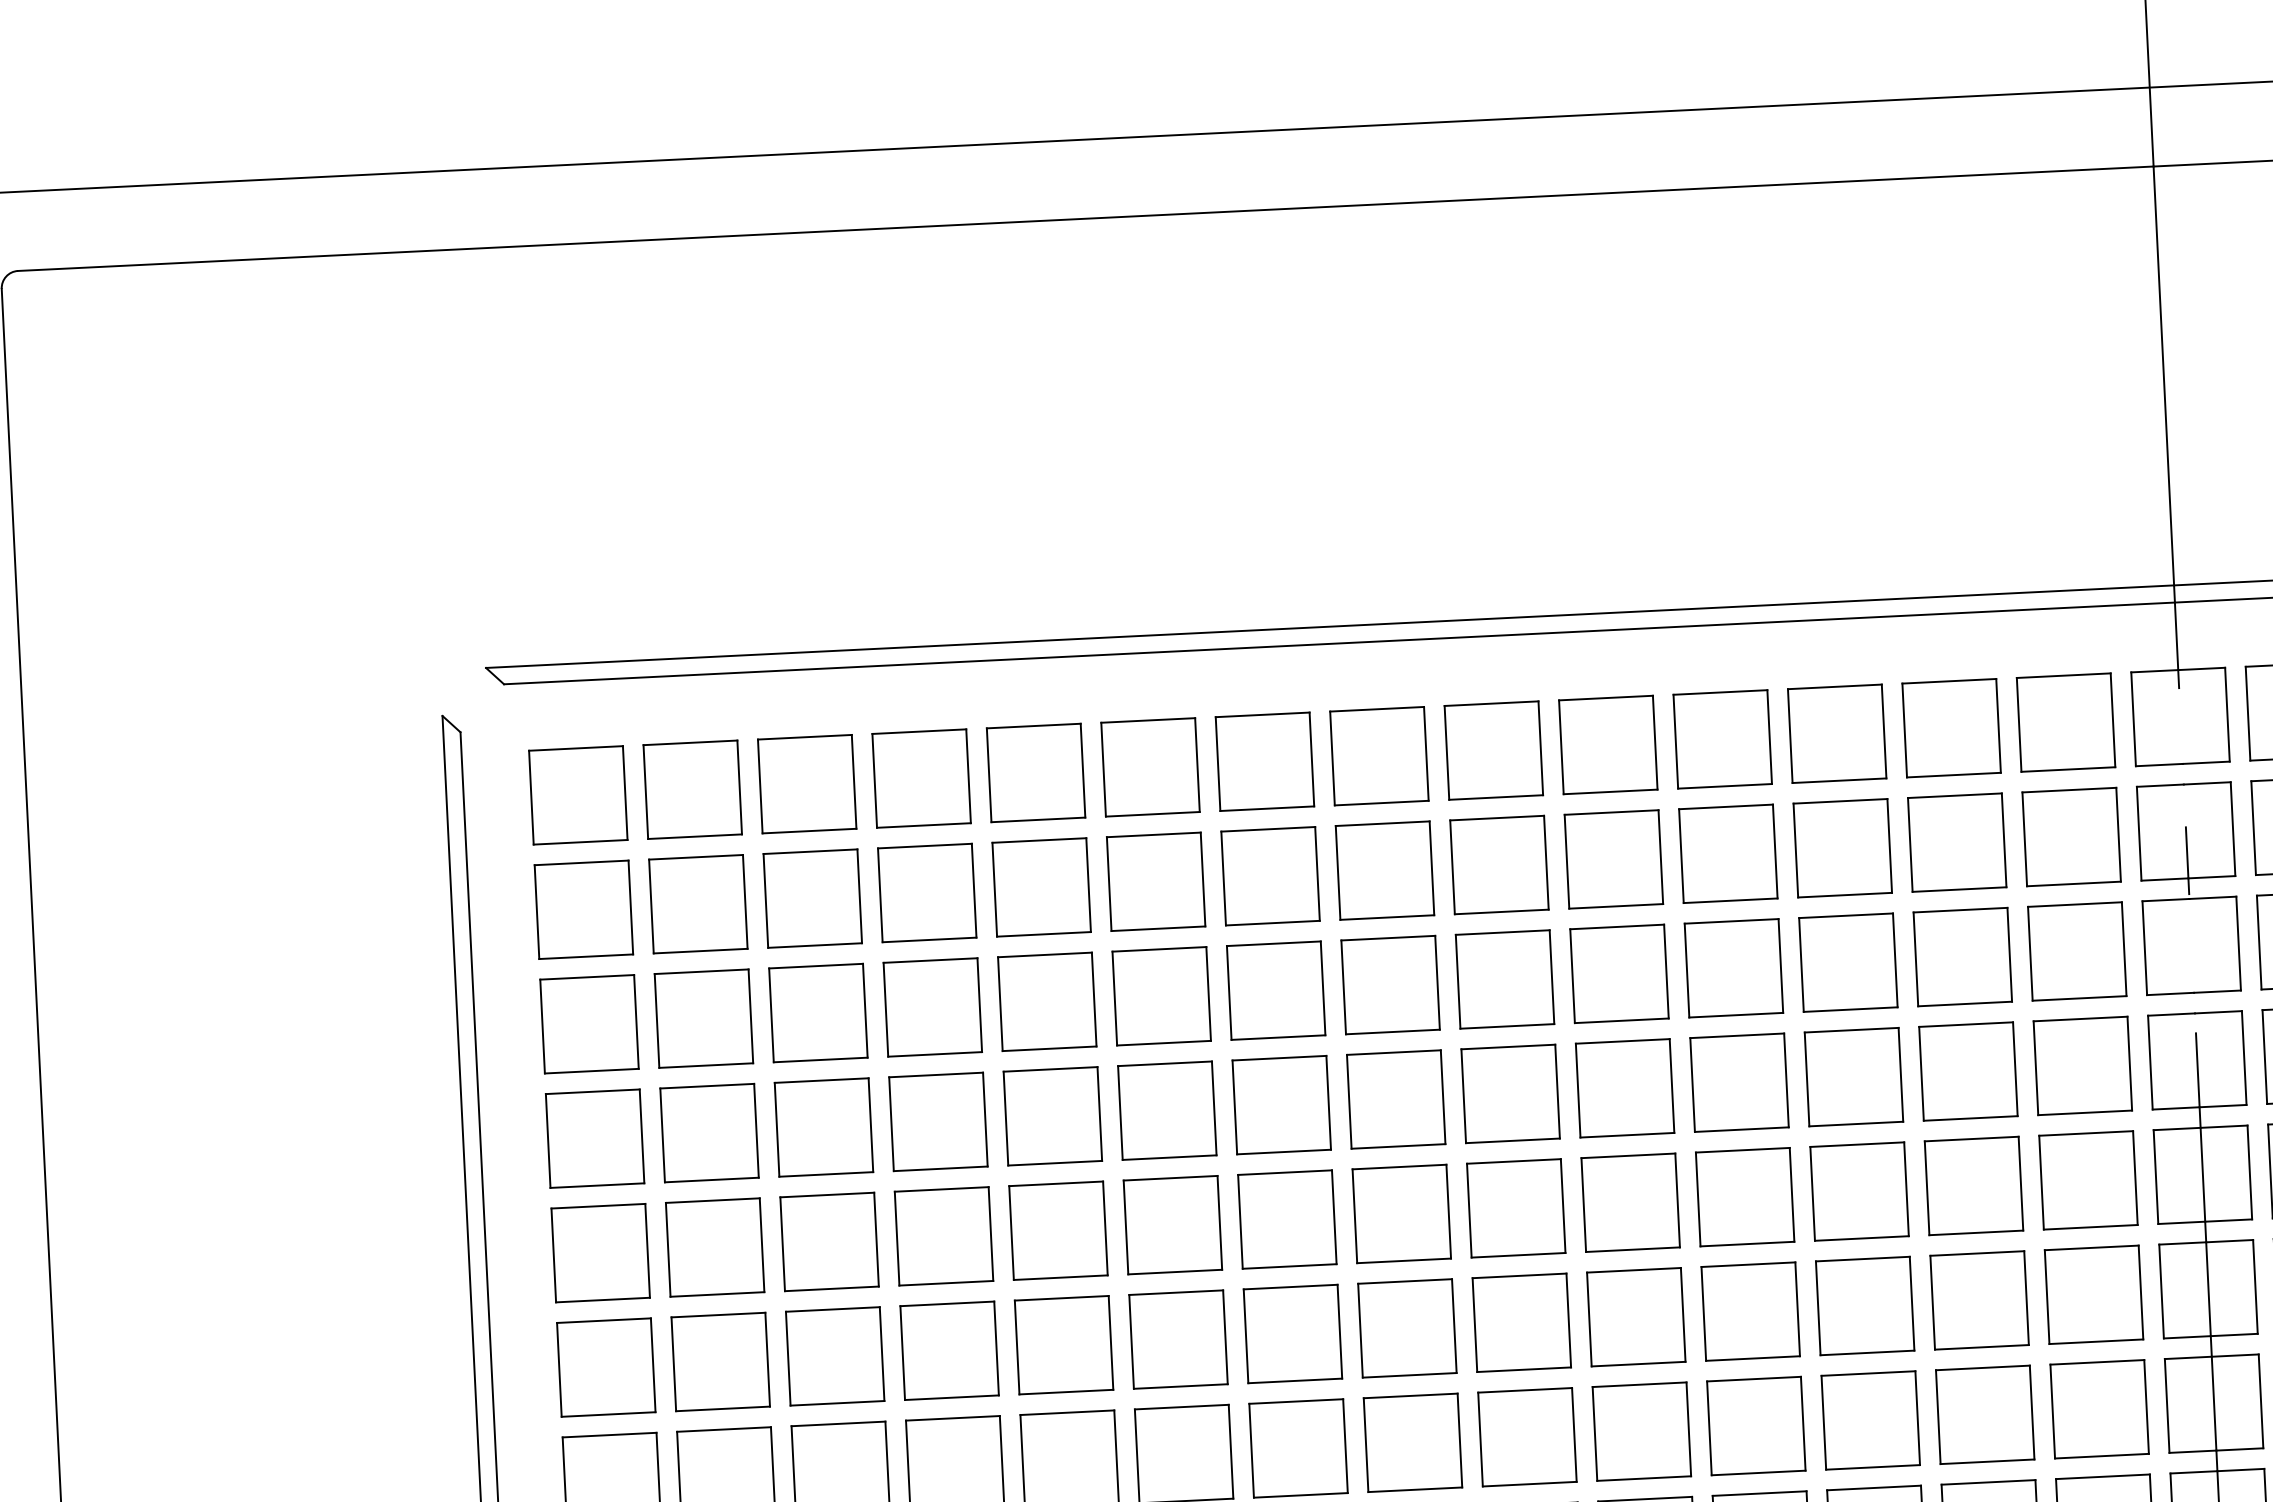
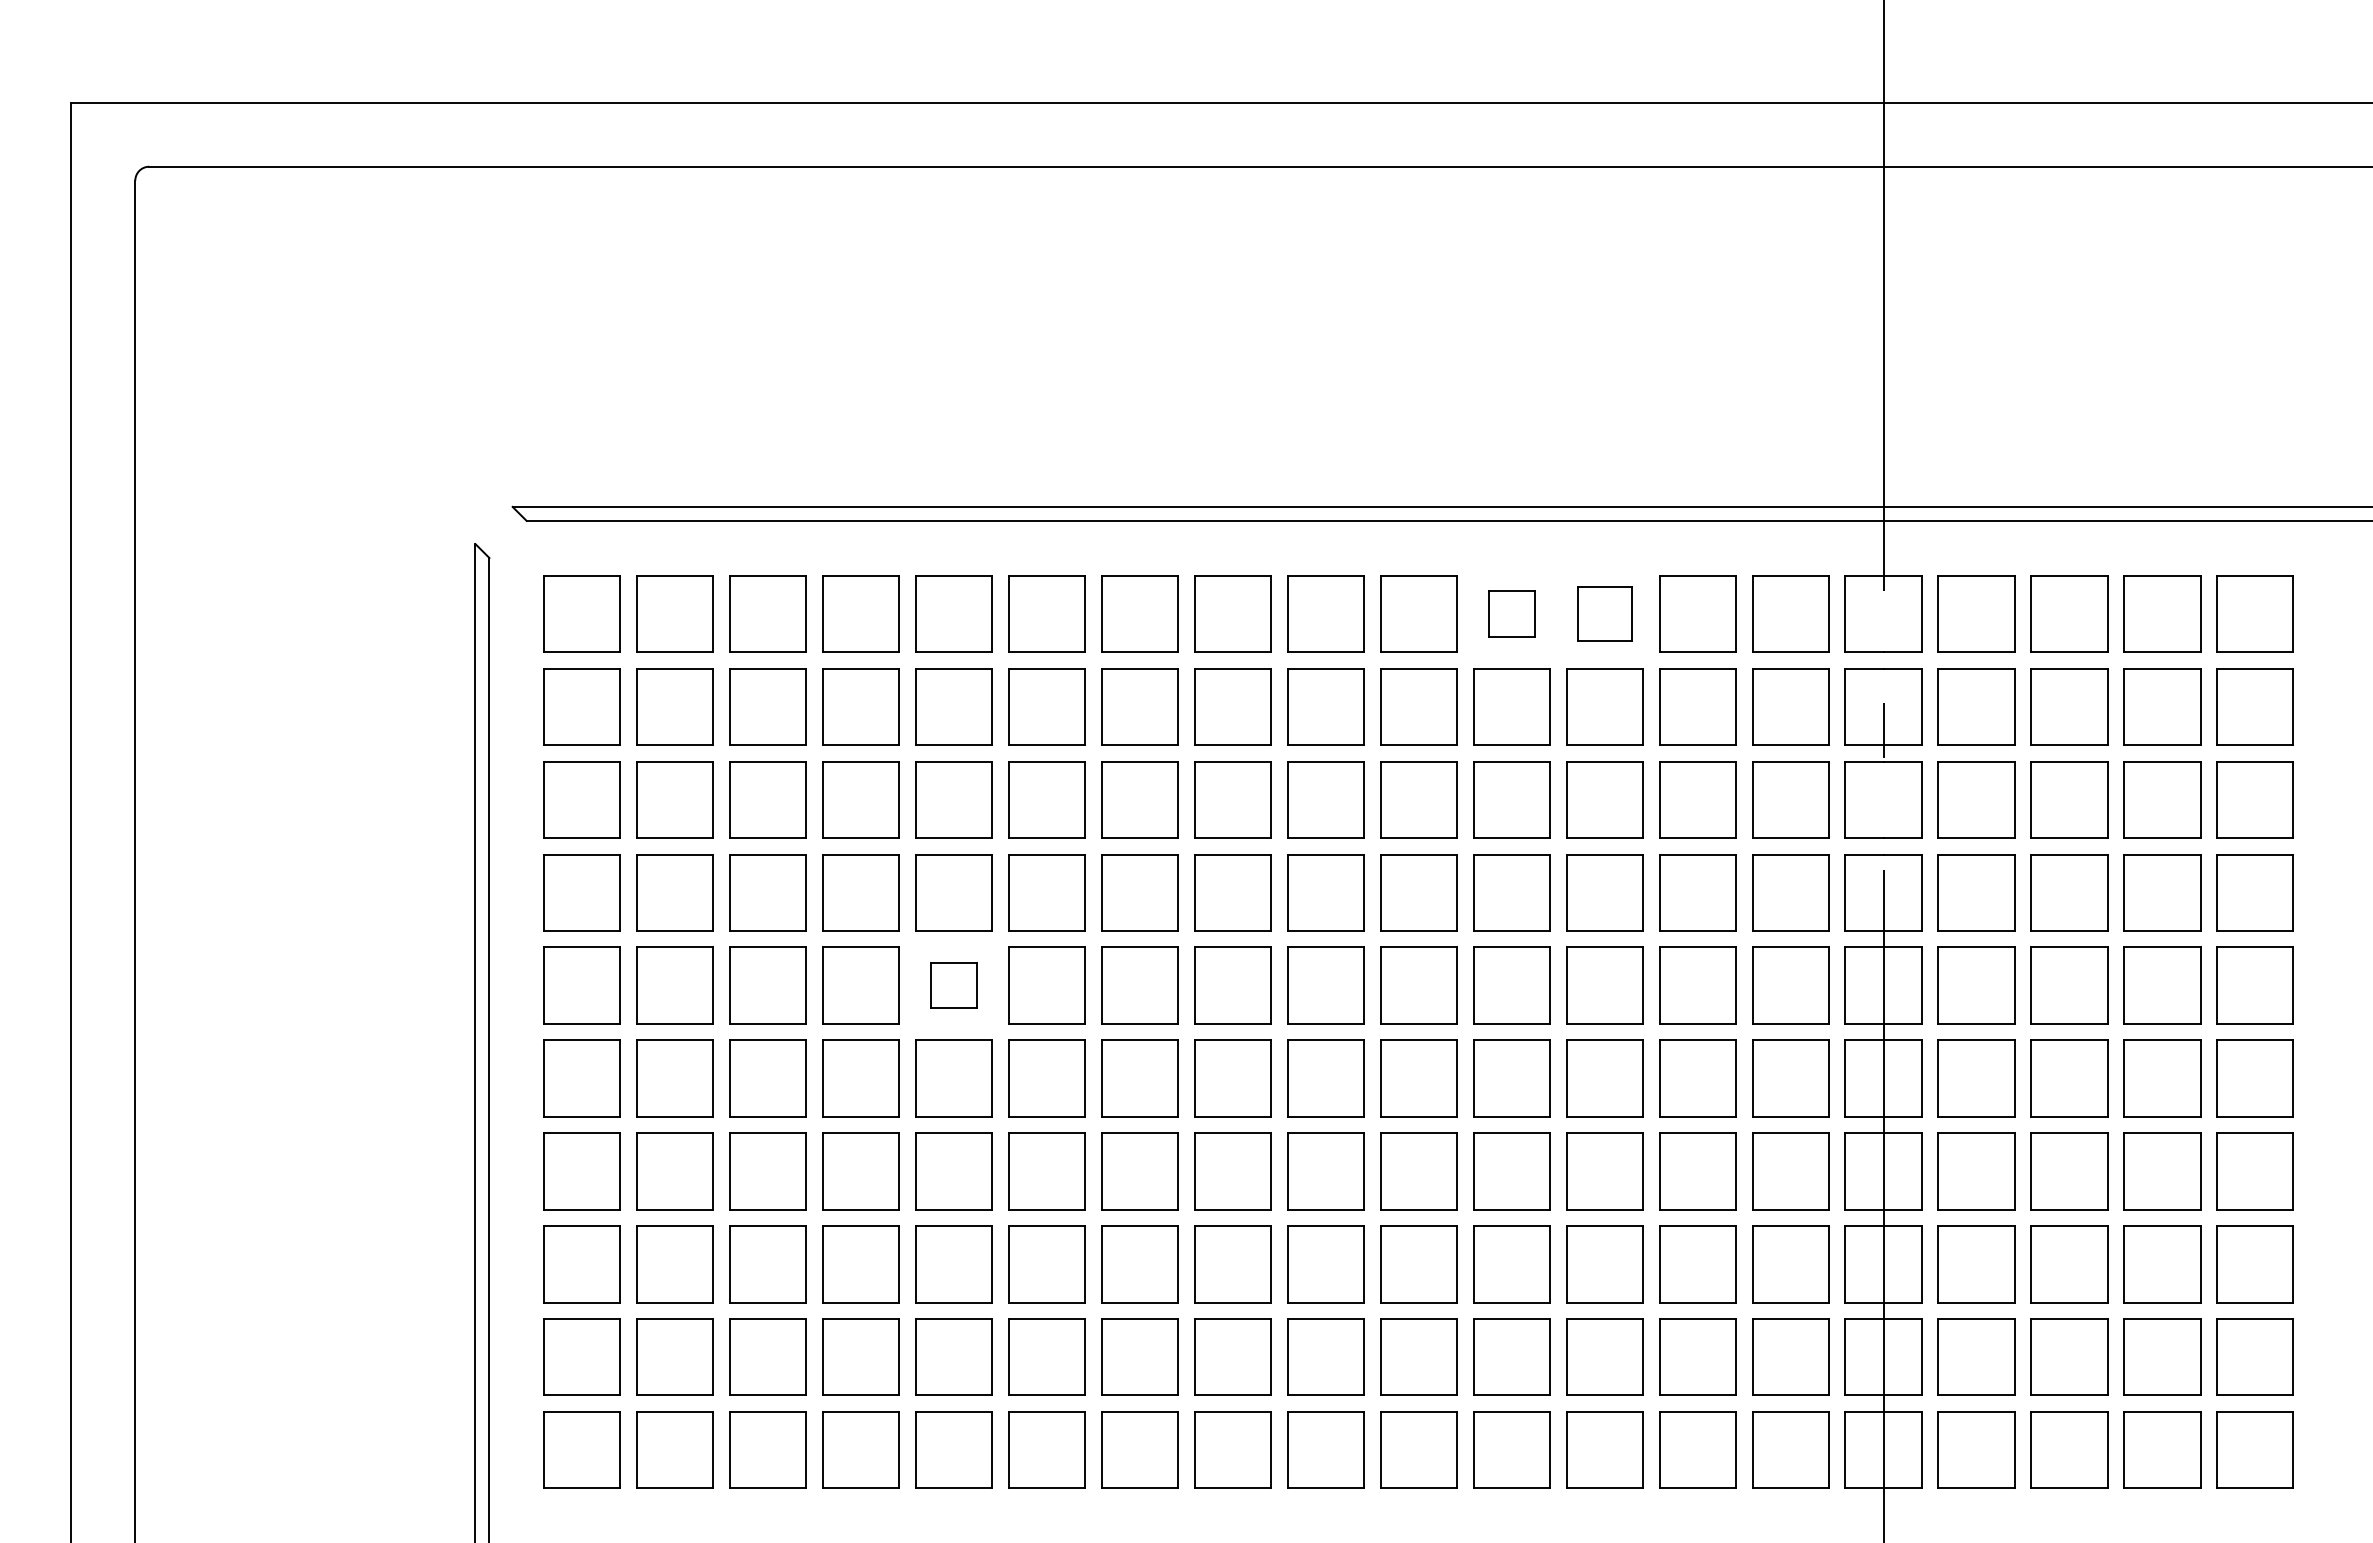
part: (1836, 733) -> (1604, 613), size x0.7
part: (1722, 739) -> (1511, 613), size x0.6
part: (1057, 1230) -> (953, 985), size x0.6

